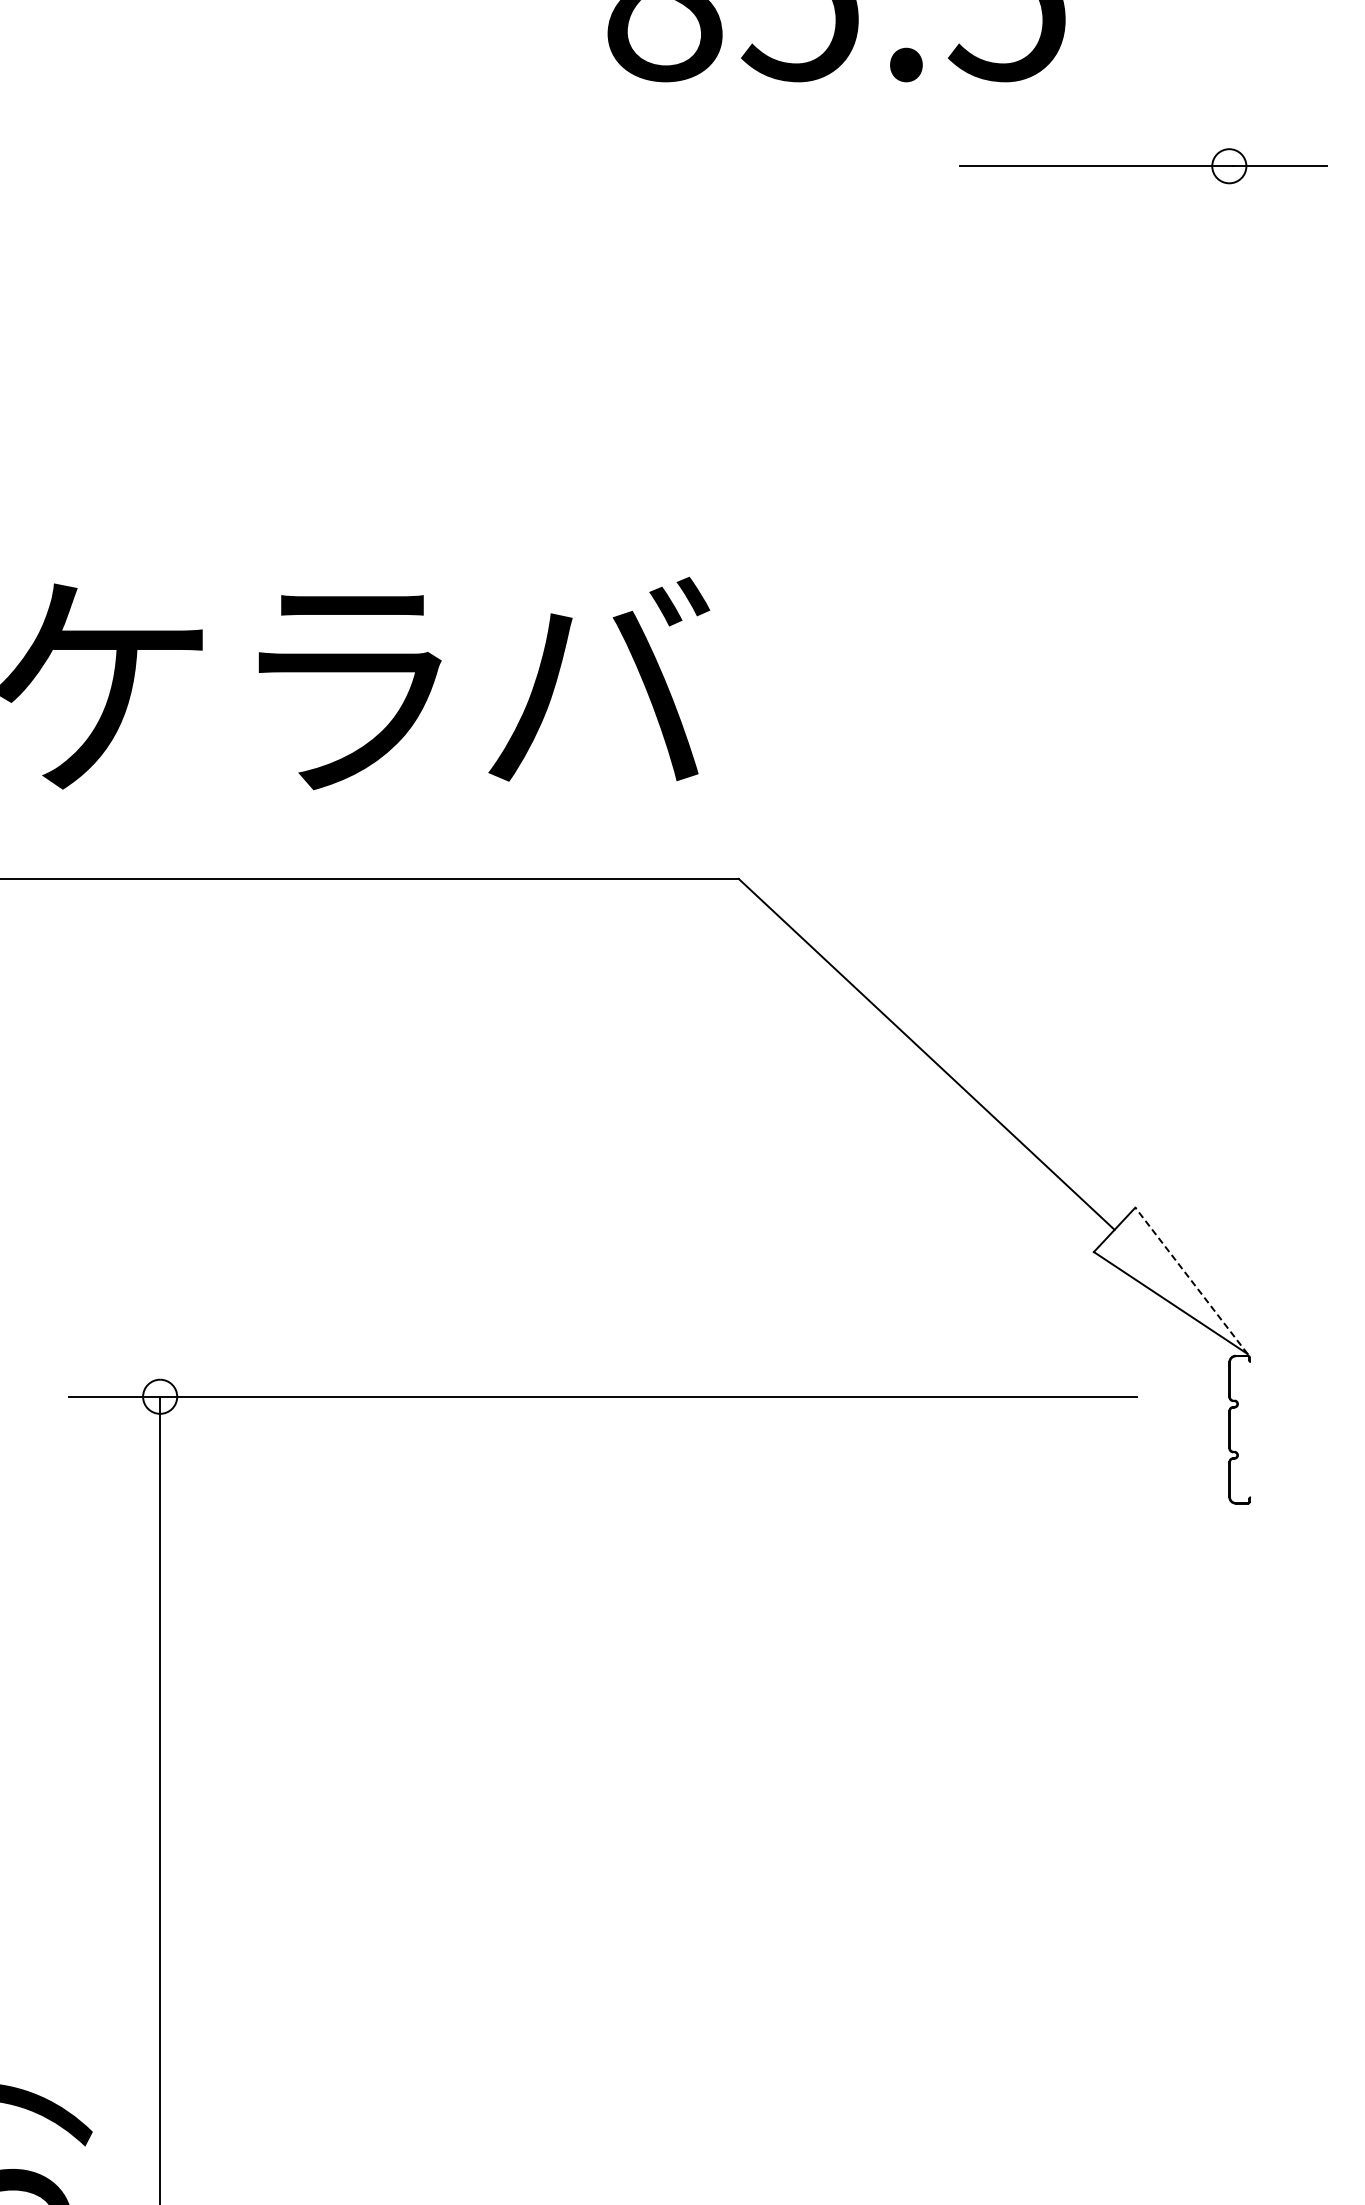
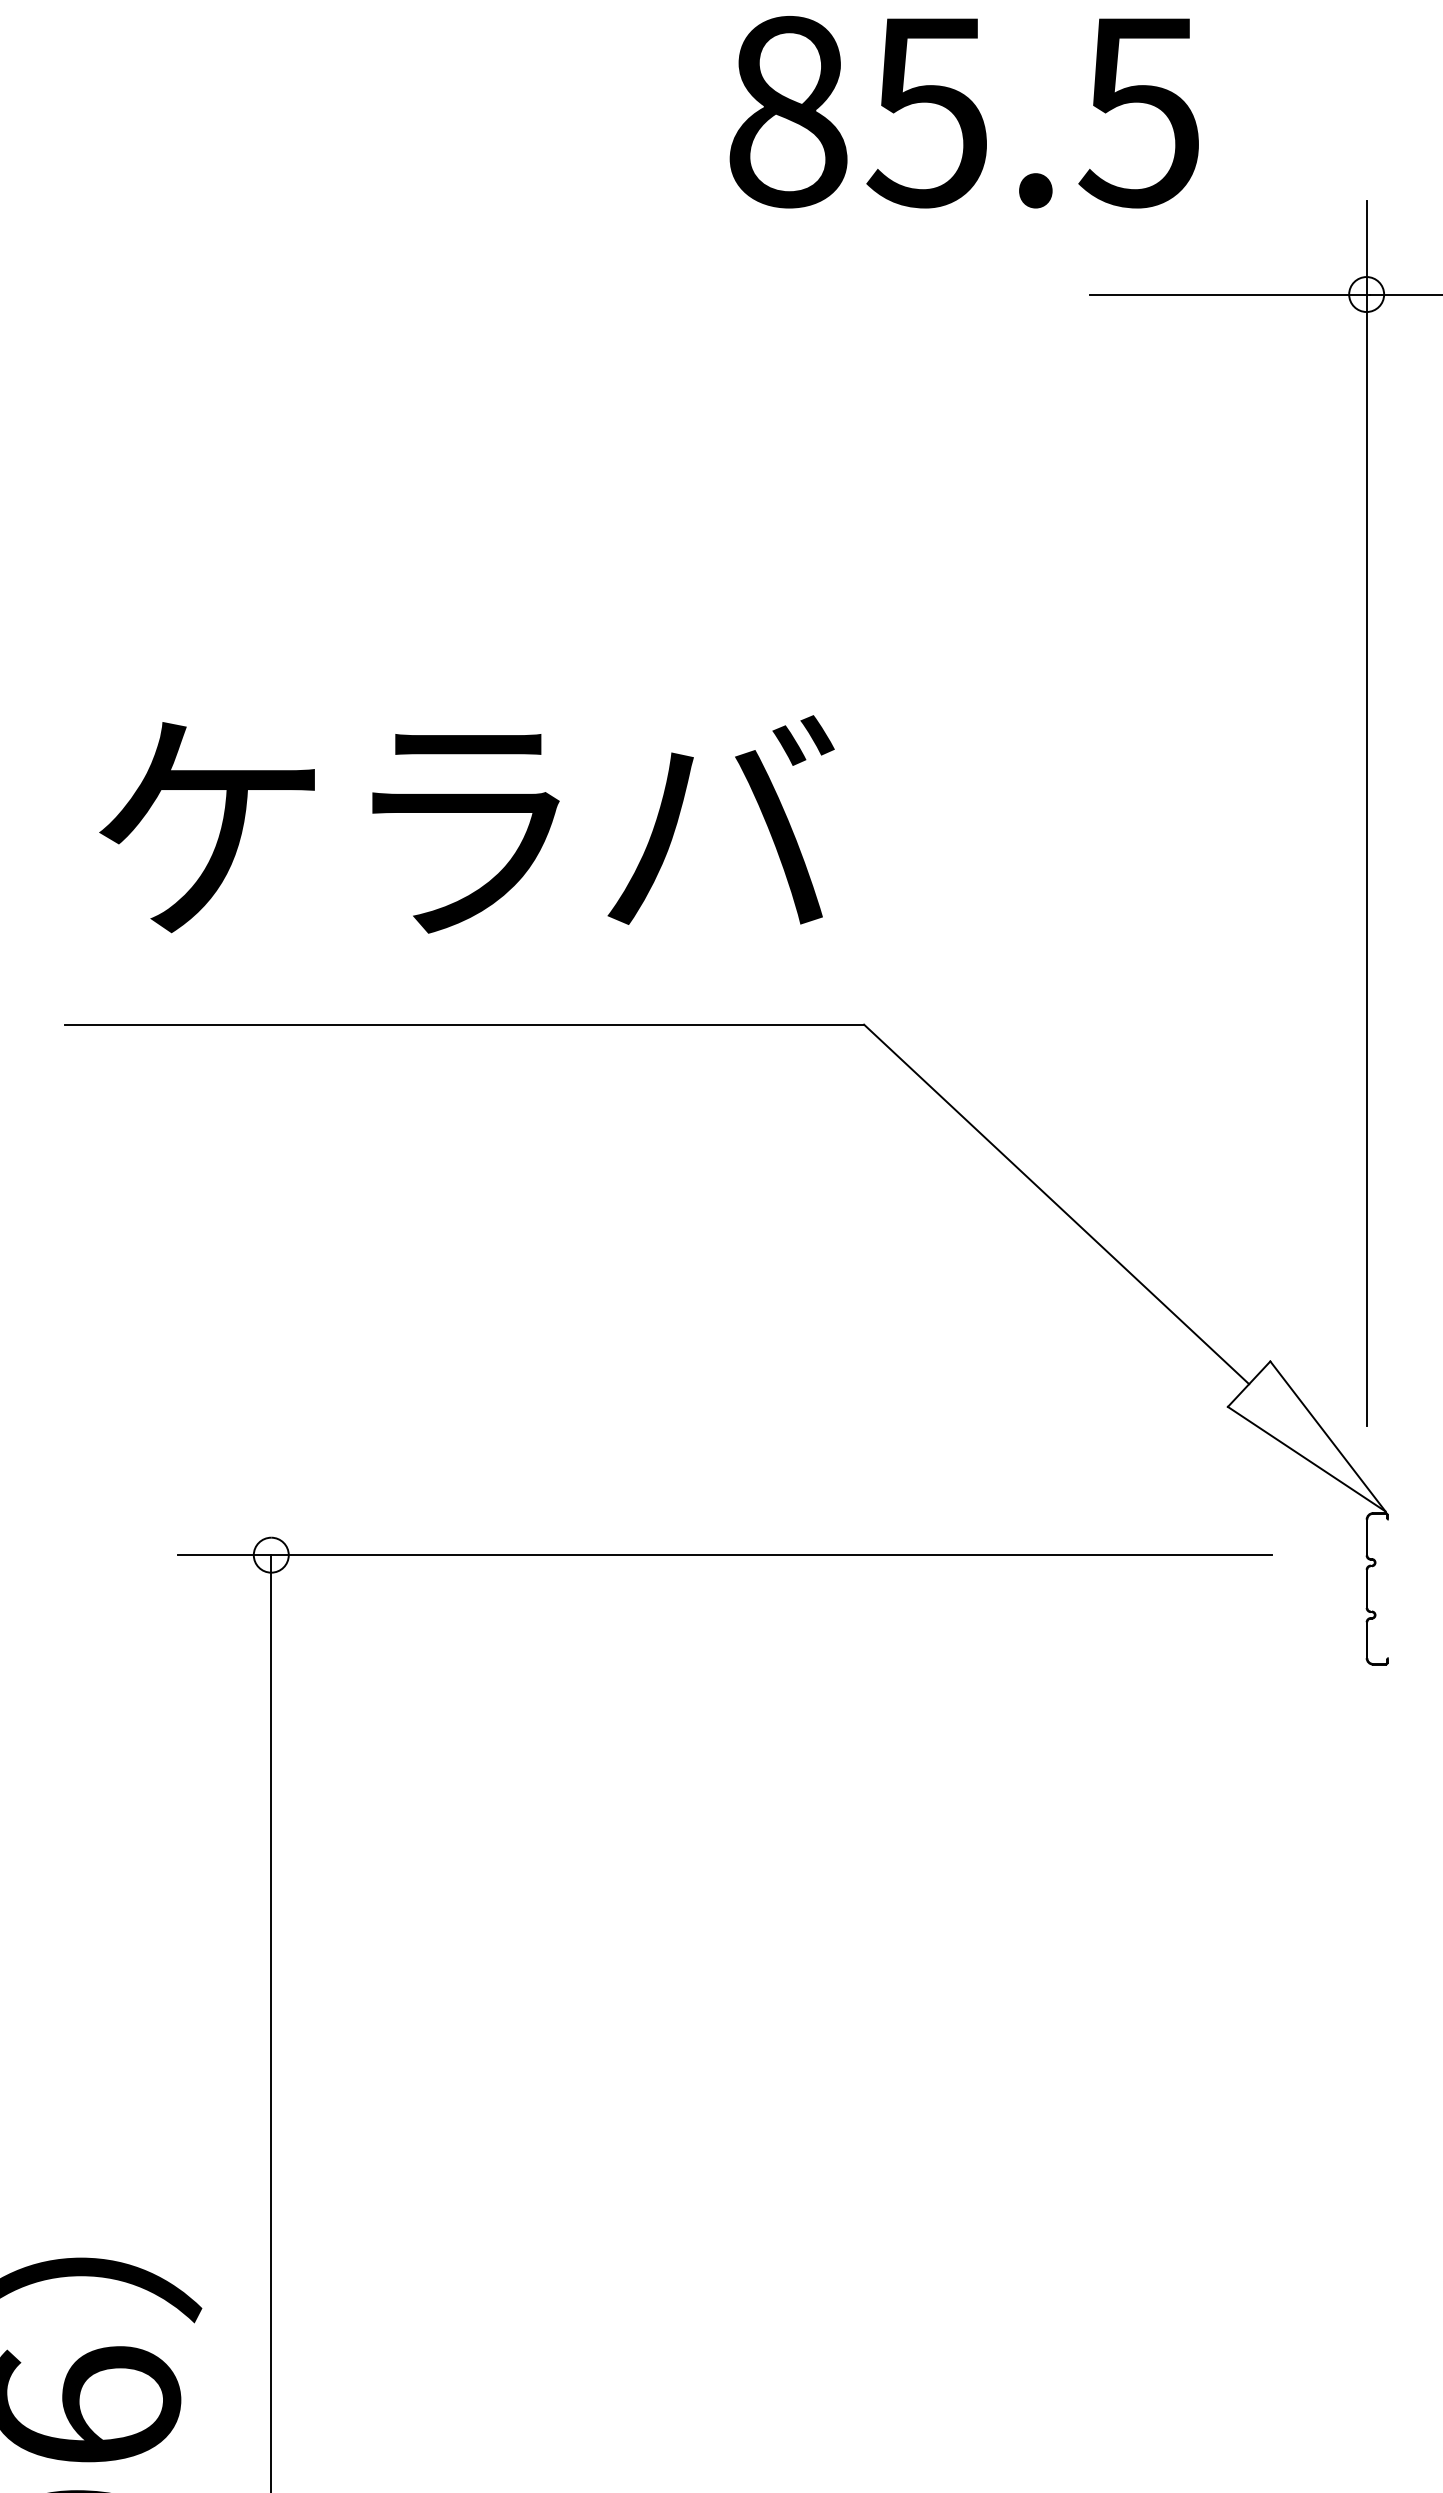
line: (1229, 672) -> (1366, 813), added
line: (1191, 1280) -> (1327, 1436), dashed -> solid

